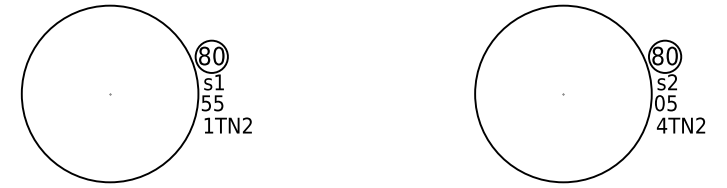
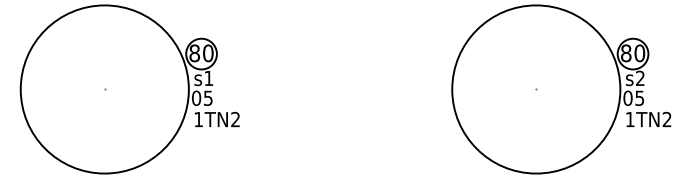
text: (206, 102) -> (196, 97), 55 -> 05
text: (662, 125) -> (630, 119), 4TN2 -> 1TN2

